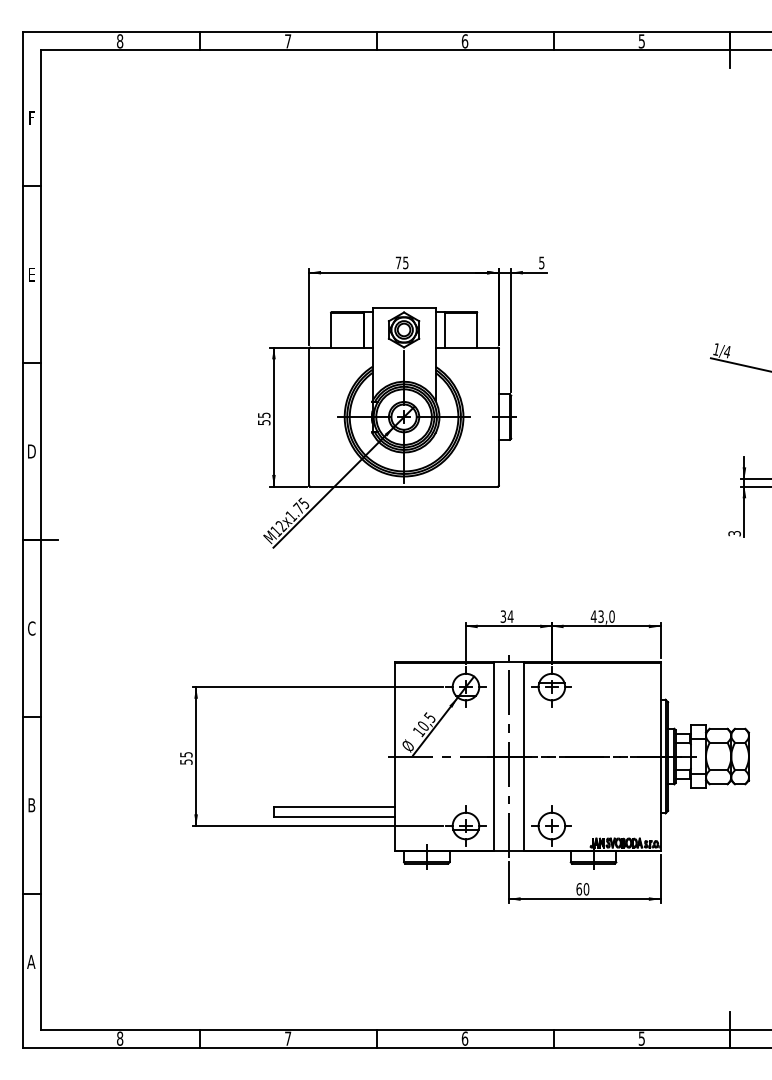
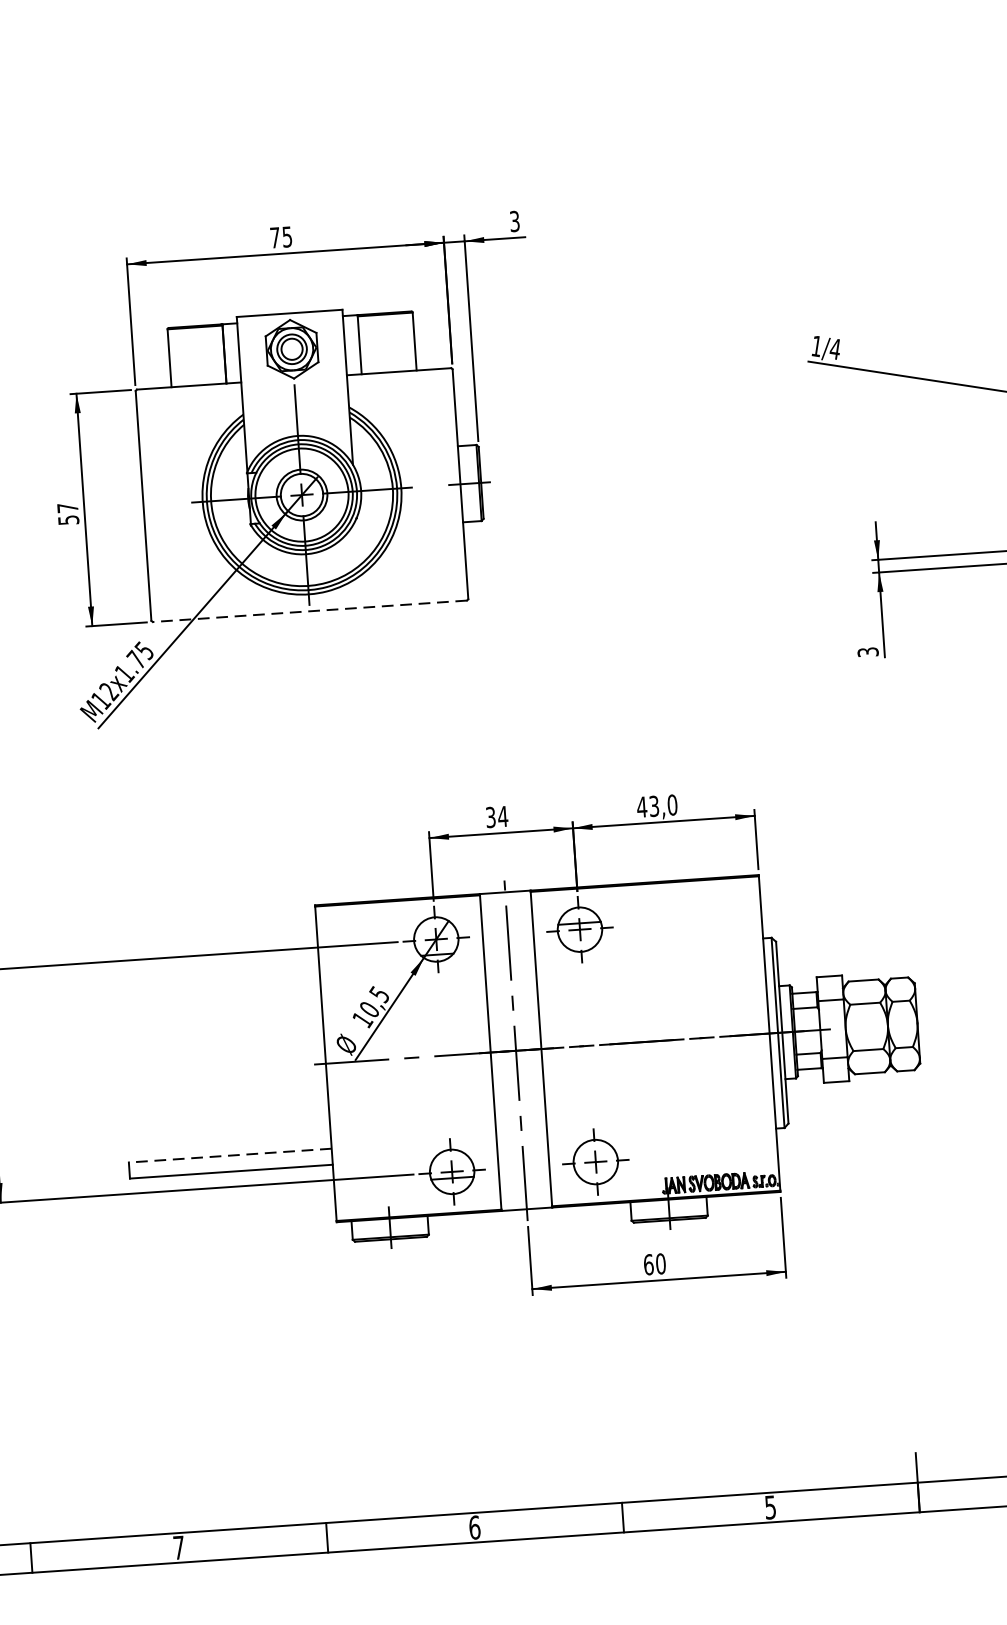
text: (541, 262) -> (514, 220), 5 -> 3
text: (264, 415) -> (68, 508), 55 -> 57
line: (404, 486) -> (310, 611), solid -> dashed
line: (334, 807) -> (230, 1155), solid -> dashed

